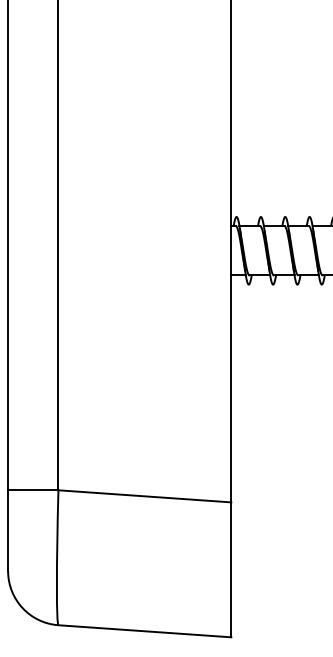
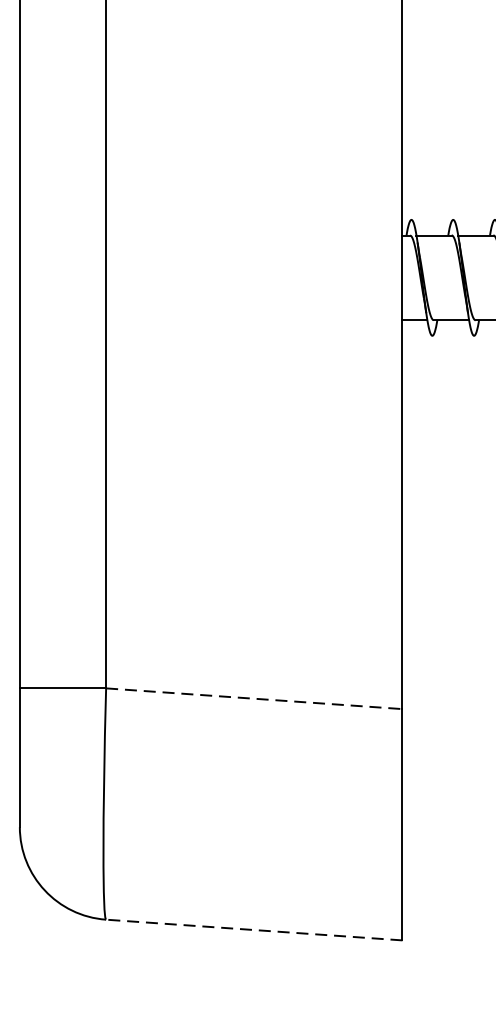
line: (144, 496) -> (253, 699), solid -> dashed
line: (144, 631) -> (253, 930), solid -> dashed

